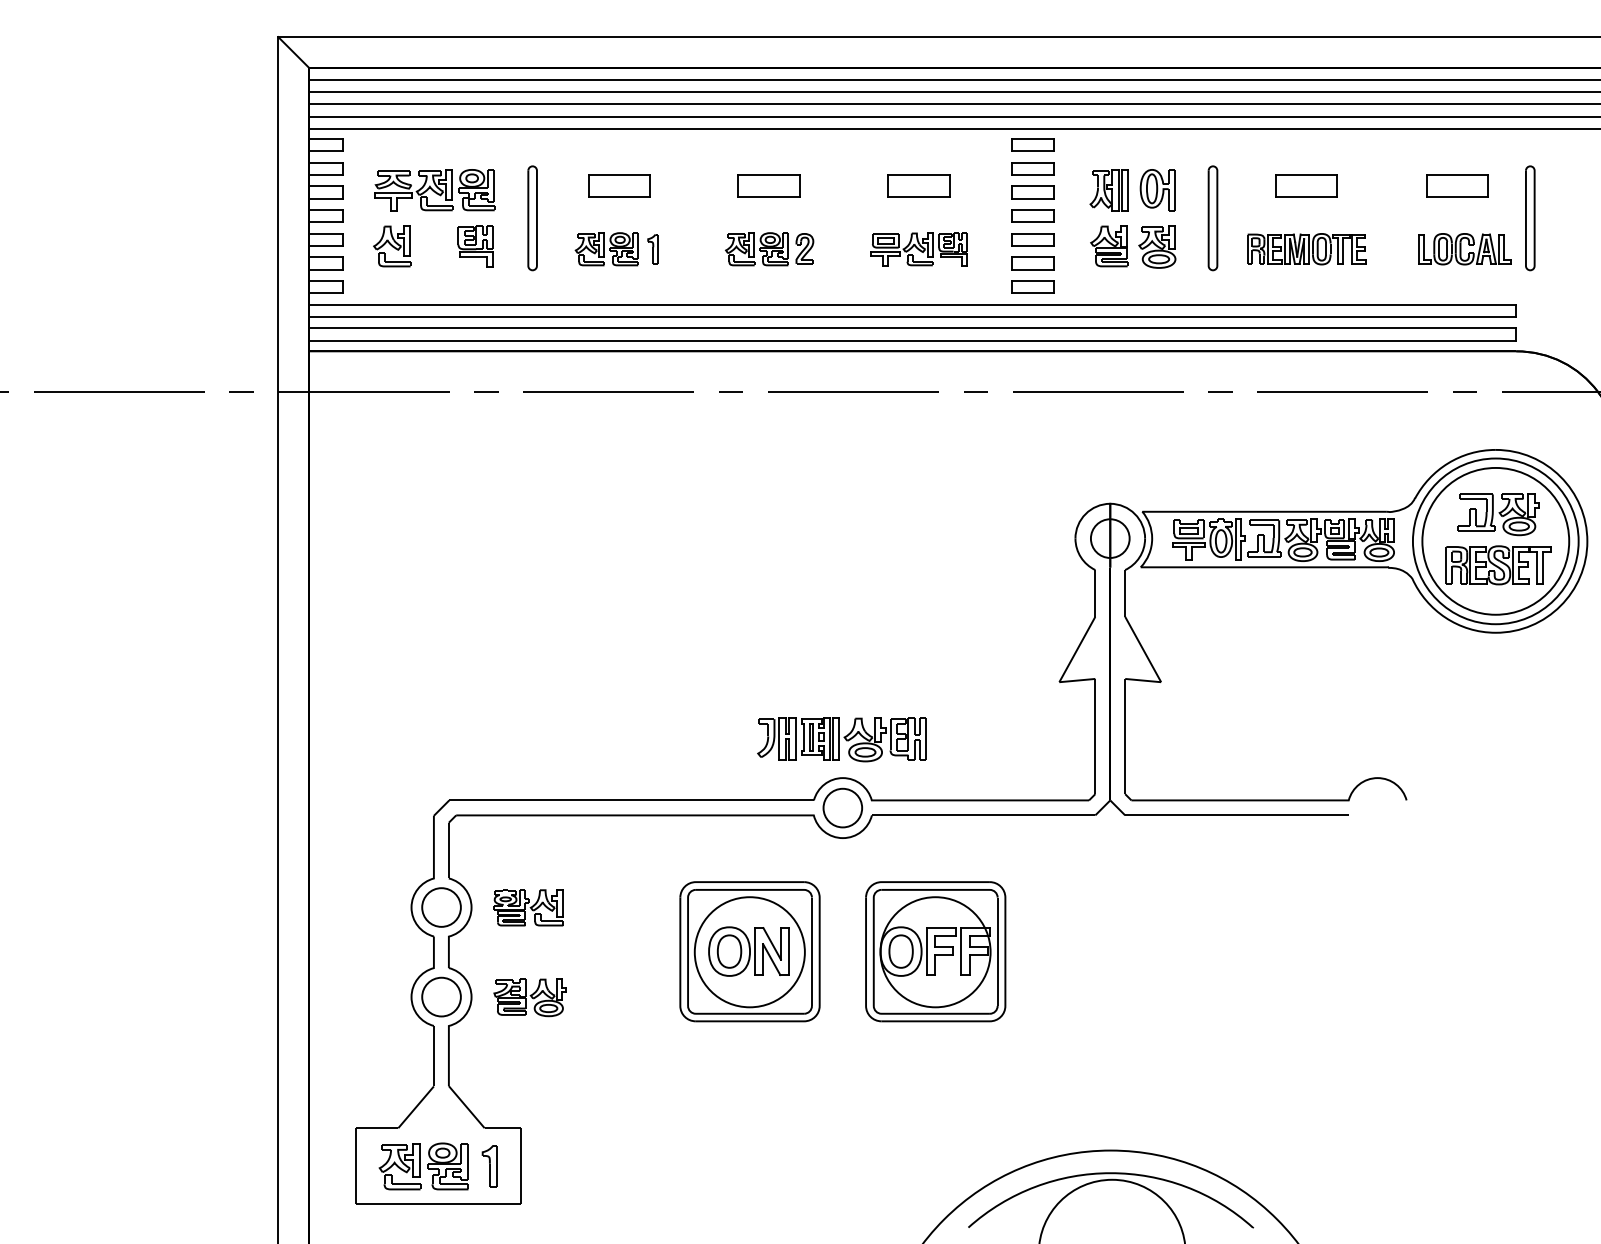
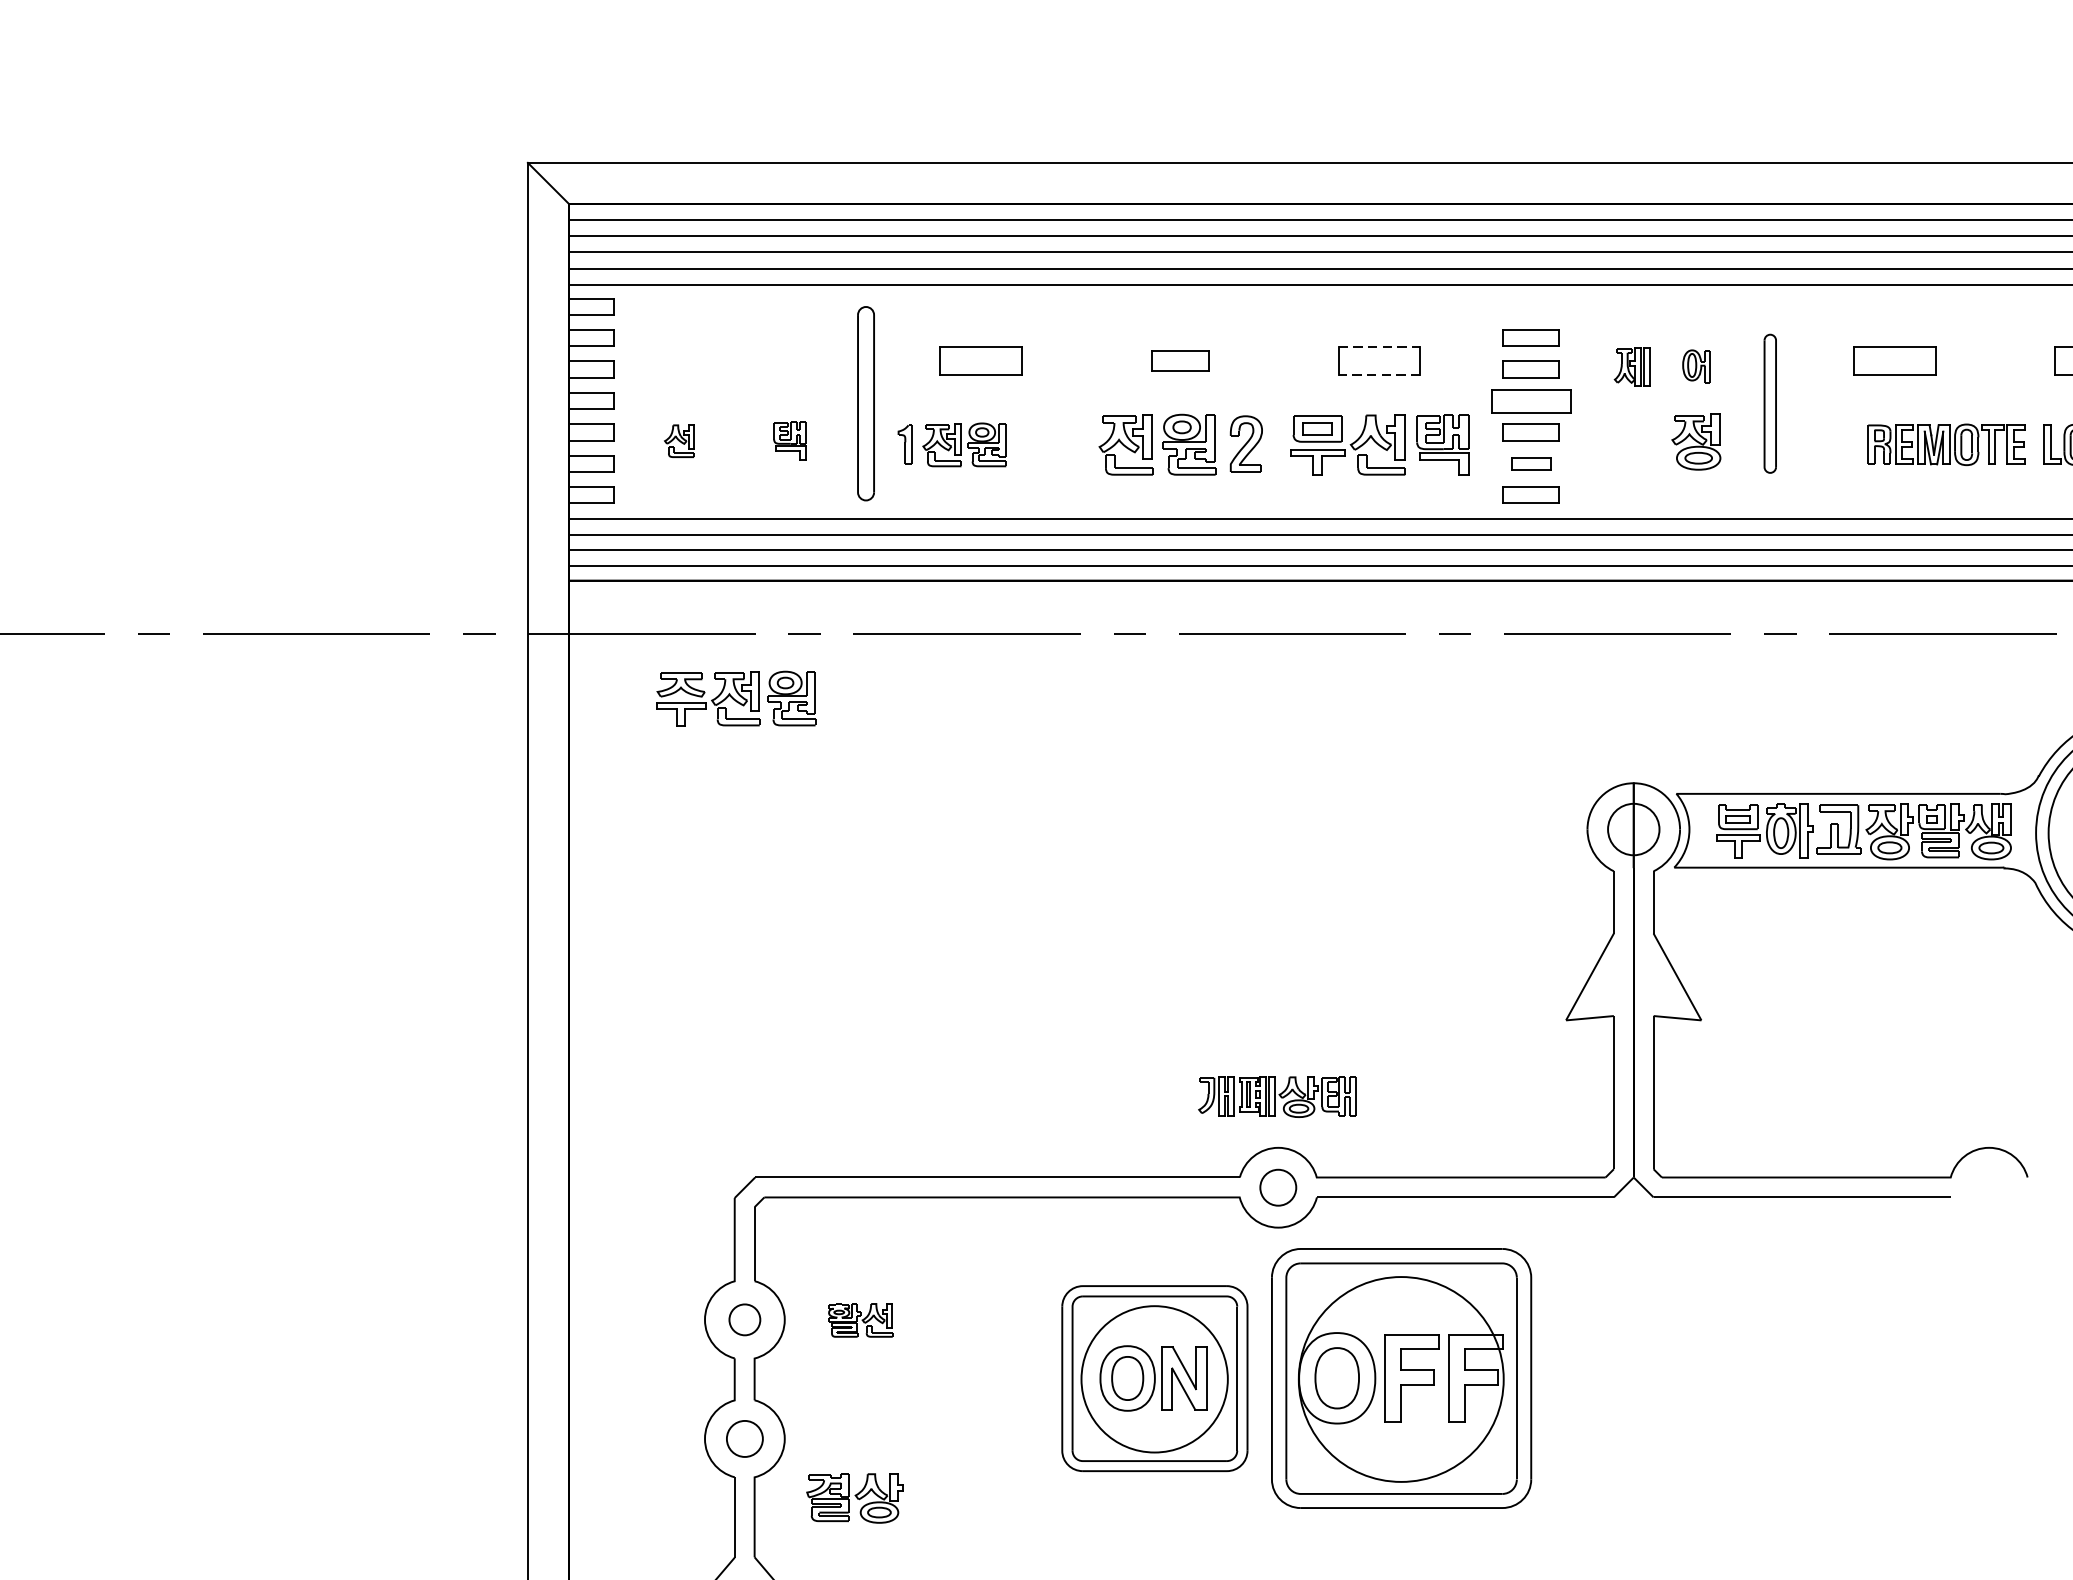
part: (1032, 144) -> (1530, 305), removed
line: (918, 175) -> (1378, 346), solid -> dashed
part: (768, 185) -> (1179, 360), size x0.7
part: (434, 190) -> (735, 699), moved
part: (1108, 190) -> (1631, 366), size x0.7
part: (1157, 190) -> (1696, 366), size x0.6
line: (918, 196) -> (1378, 374), solid -> dashed
part: (1032, 215) -> (1530, 400), size x1.4
part: (532, 218) -> (865, 404), size x1.4
part: (392, 246) -> (679, 441), size x0.6
part: (475, 246) -> (790, 441), size x0.7
part: (1109, 246) -> (1632, 441), removed
part: (652, 249) -> (904, 445), moved
part: (769, 249) -> (1180, 445), size x1.4
part: (918, 249) -> (1378, 445), size x1.4
part: (1306, 249) -> (1946, 445), moved
part: (1032, 263) -> (1530, 463), size x0.7
part: (841, 739) -> (1276, 1096), size x0.7
circle: (842, 807) -> (1277, 1186), size x0.7
circle: (441, 907) -> (744, 1319), size x0.6
part: (528, 907) -> (860, 1319), size x0.7
part: (935, 951) -> (1401, 1378), size x1.4
circle: (441, 996) -> (744, 1438), size x0.7
part: (529, 997) -> (853, 1497), moved

